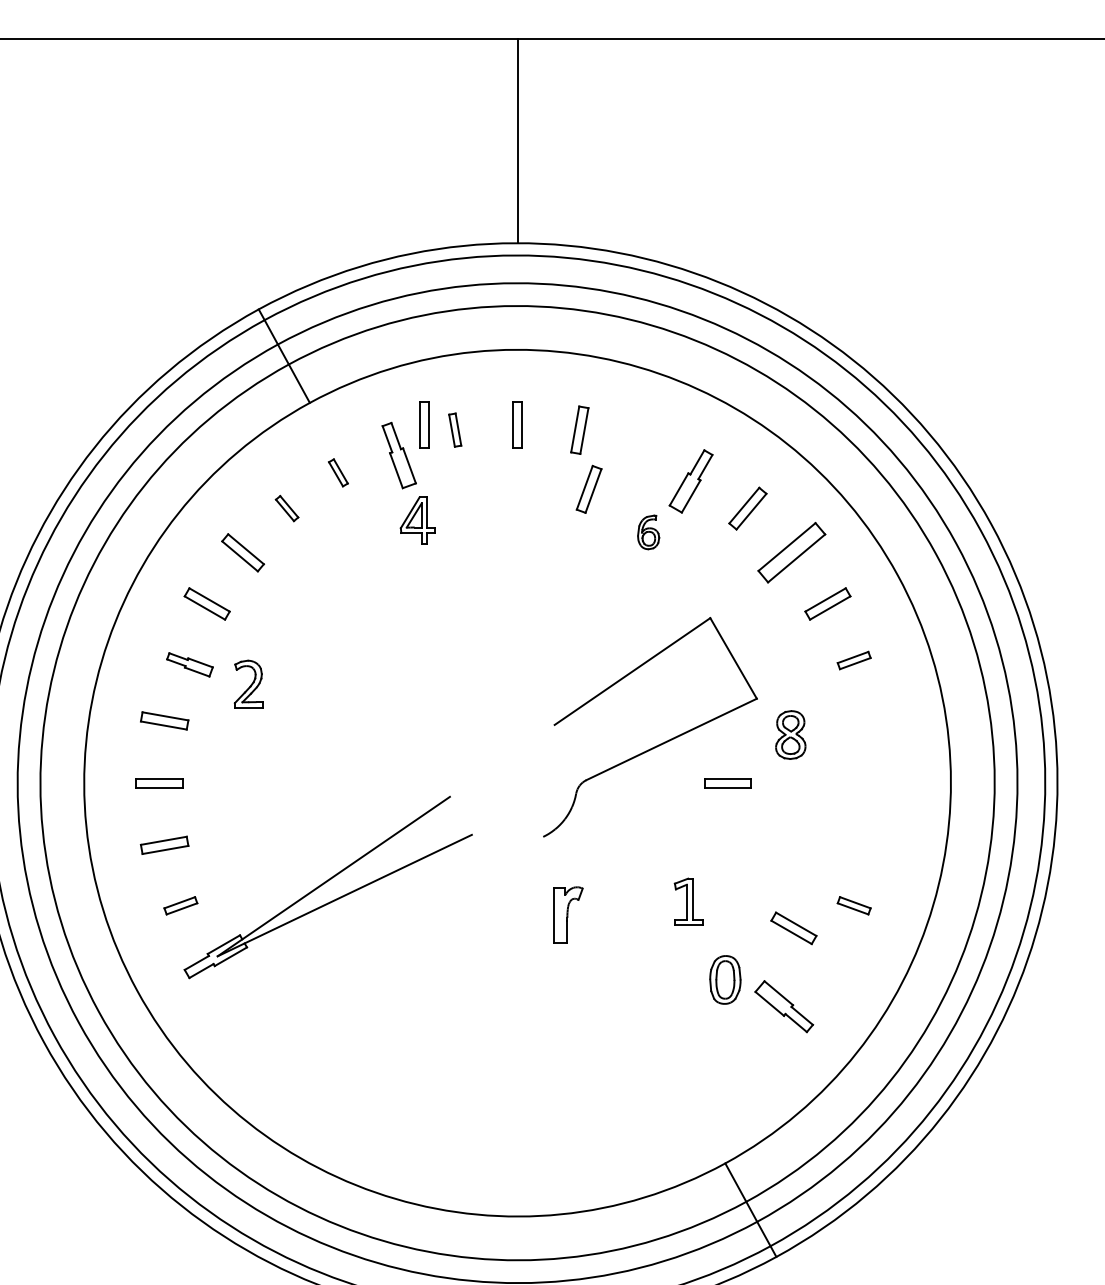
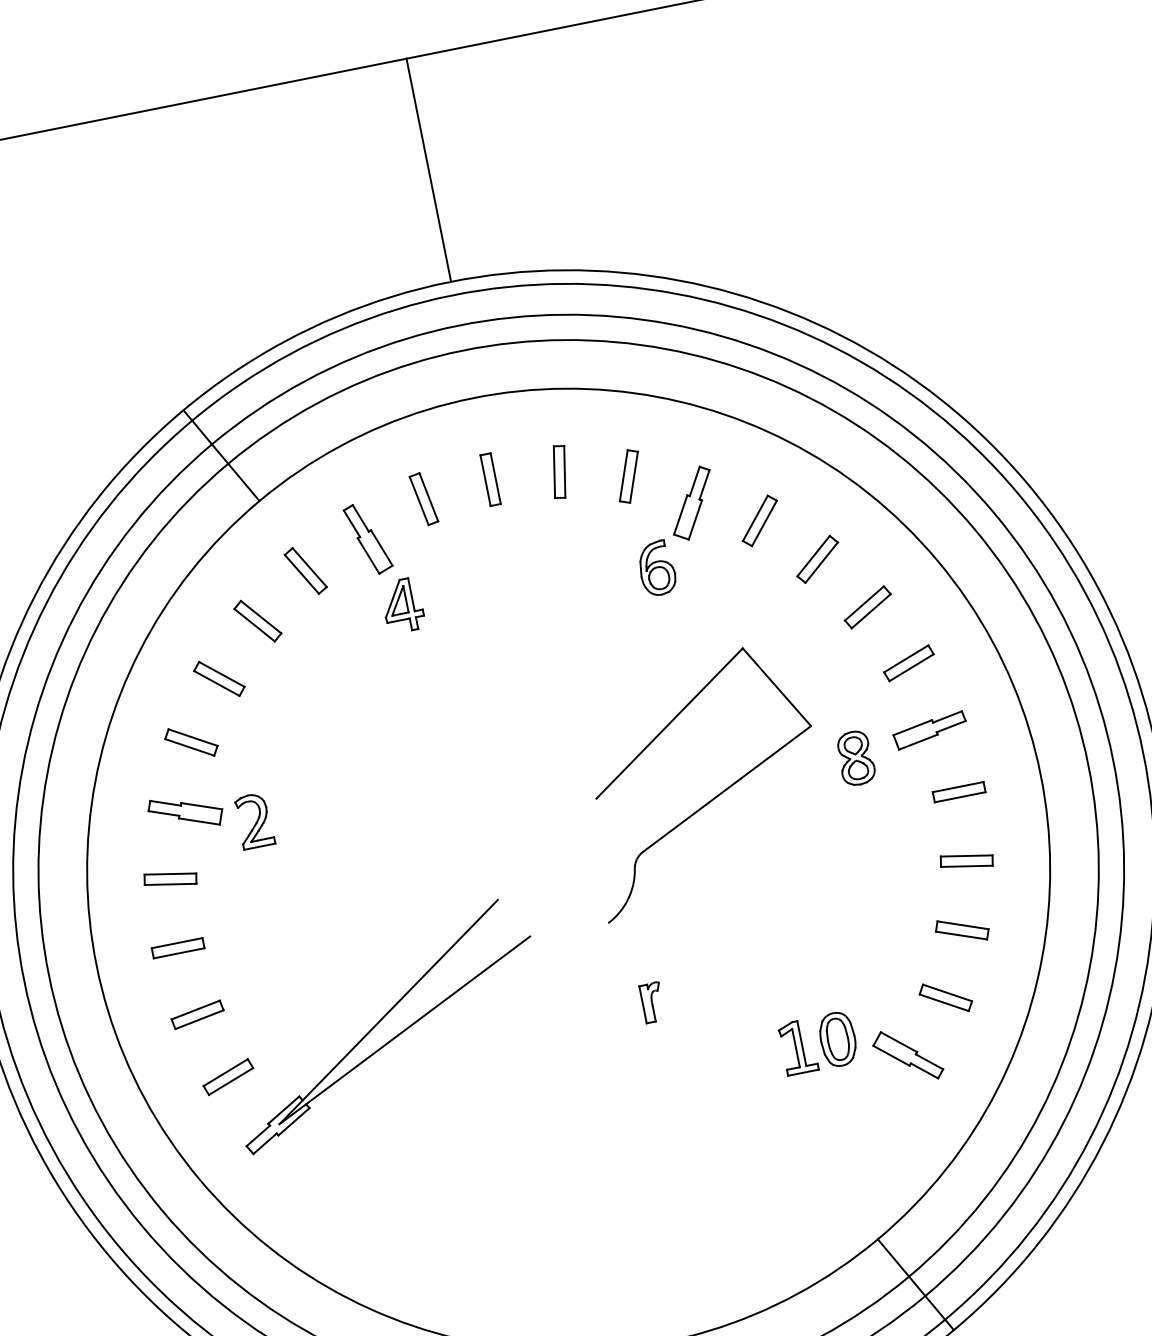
part: (424, 424) -> (389, 499), removed
part: (454, 429) -> (422, 498), size x1.43
part: (338, 472) -> (305, 570), size x1.67
part: (588, 488) -> (627, 475), moved
part: (286, 508) -> (257, 621), size x1.67
part: (648, 532) -> (656, 568), size x1.43
part: (792, 552) -> (818, 558), size x0.62
part: (853, 660) -> (908, 663), size x1.43
part: (189, 664) -> (185, 812), size x1.43
part: (861, 723) -> (930, 730), added
part: (727, 783) -> (958, 792), moved
part: (870, 844) -> (966, 860), added
part: (688, 901) -> (797, 1046), moved
part: (180, 905) -> (227, 1076), size x1.43
part: (853, 905) -> (961, 930), size x1.43
part: (568, 914) -> (652, 1002), size x0.62
part: (793, 928) -> (945, 998), moved

